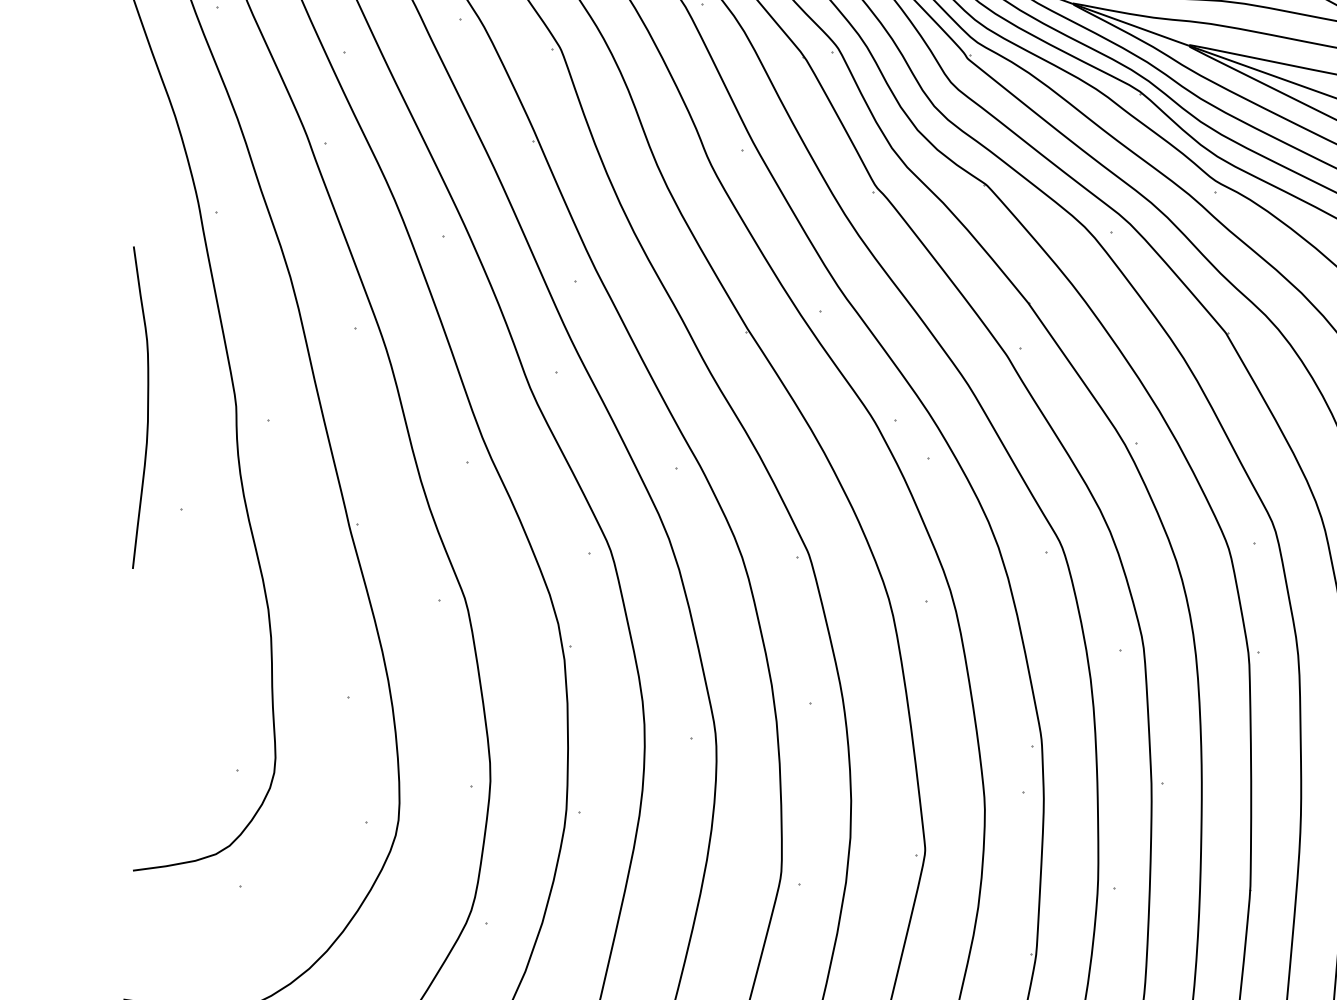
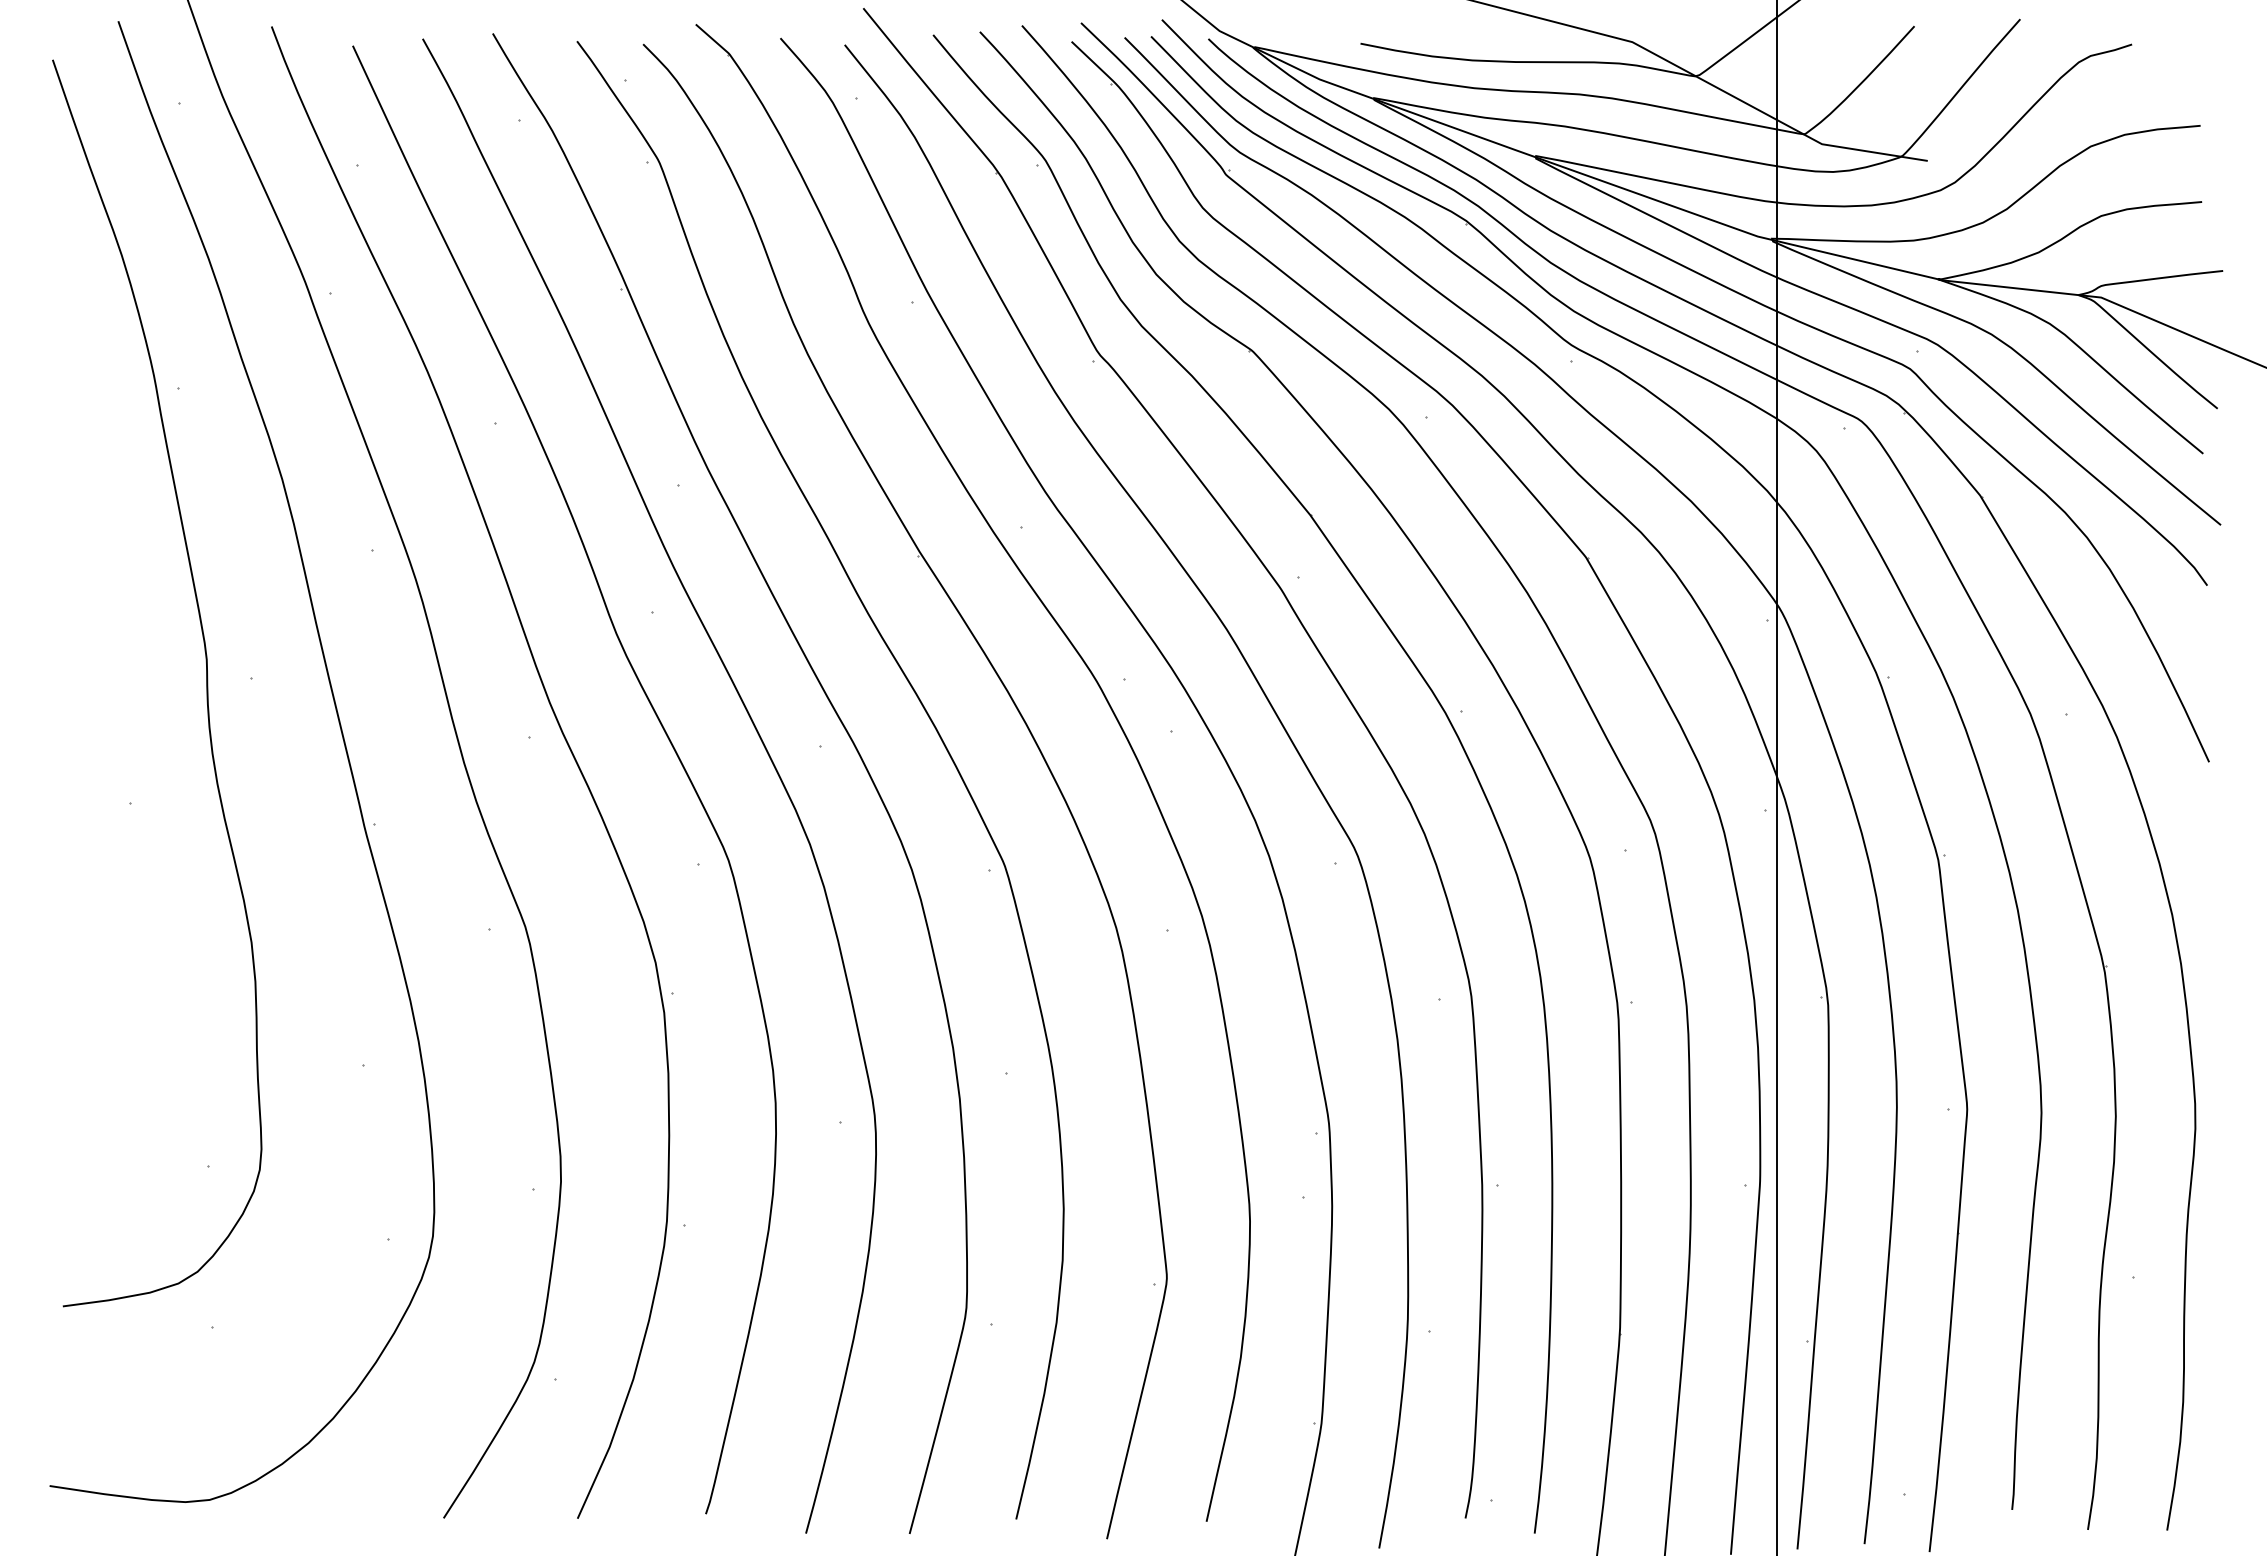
curve: (147, 407) -> (83, 660), removed

